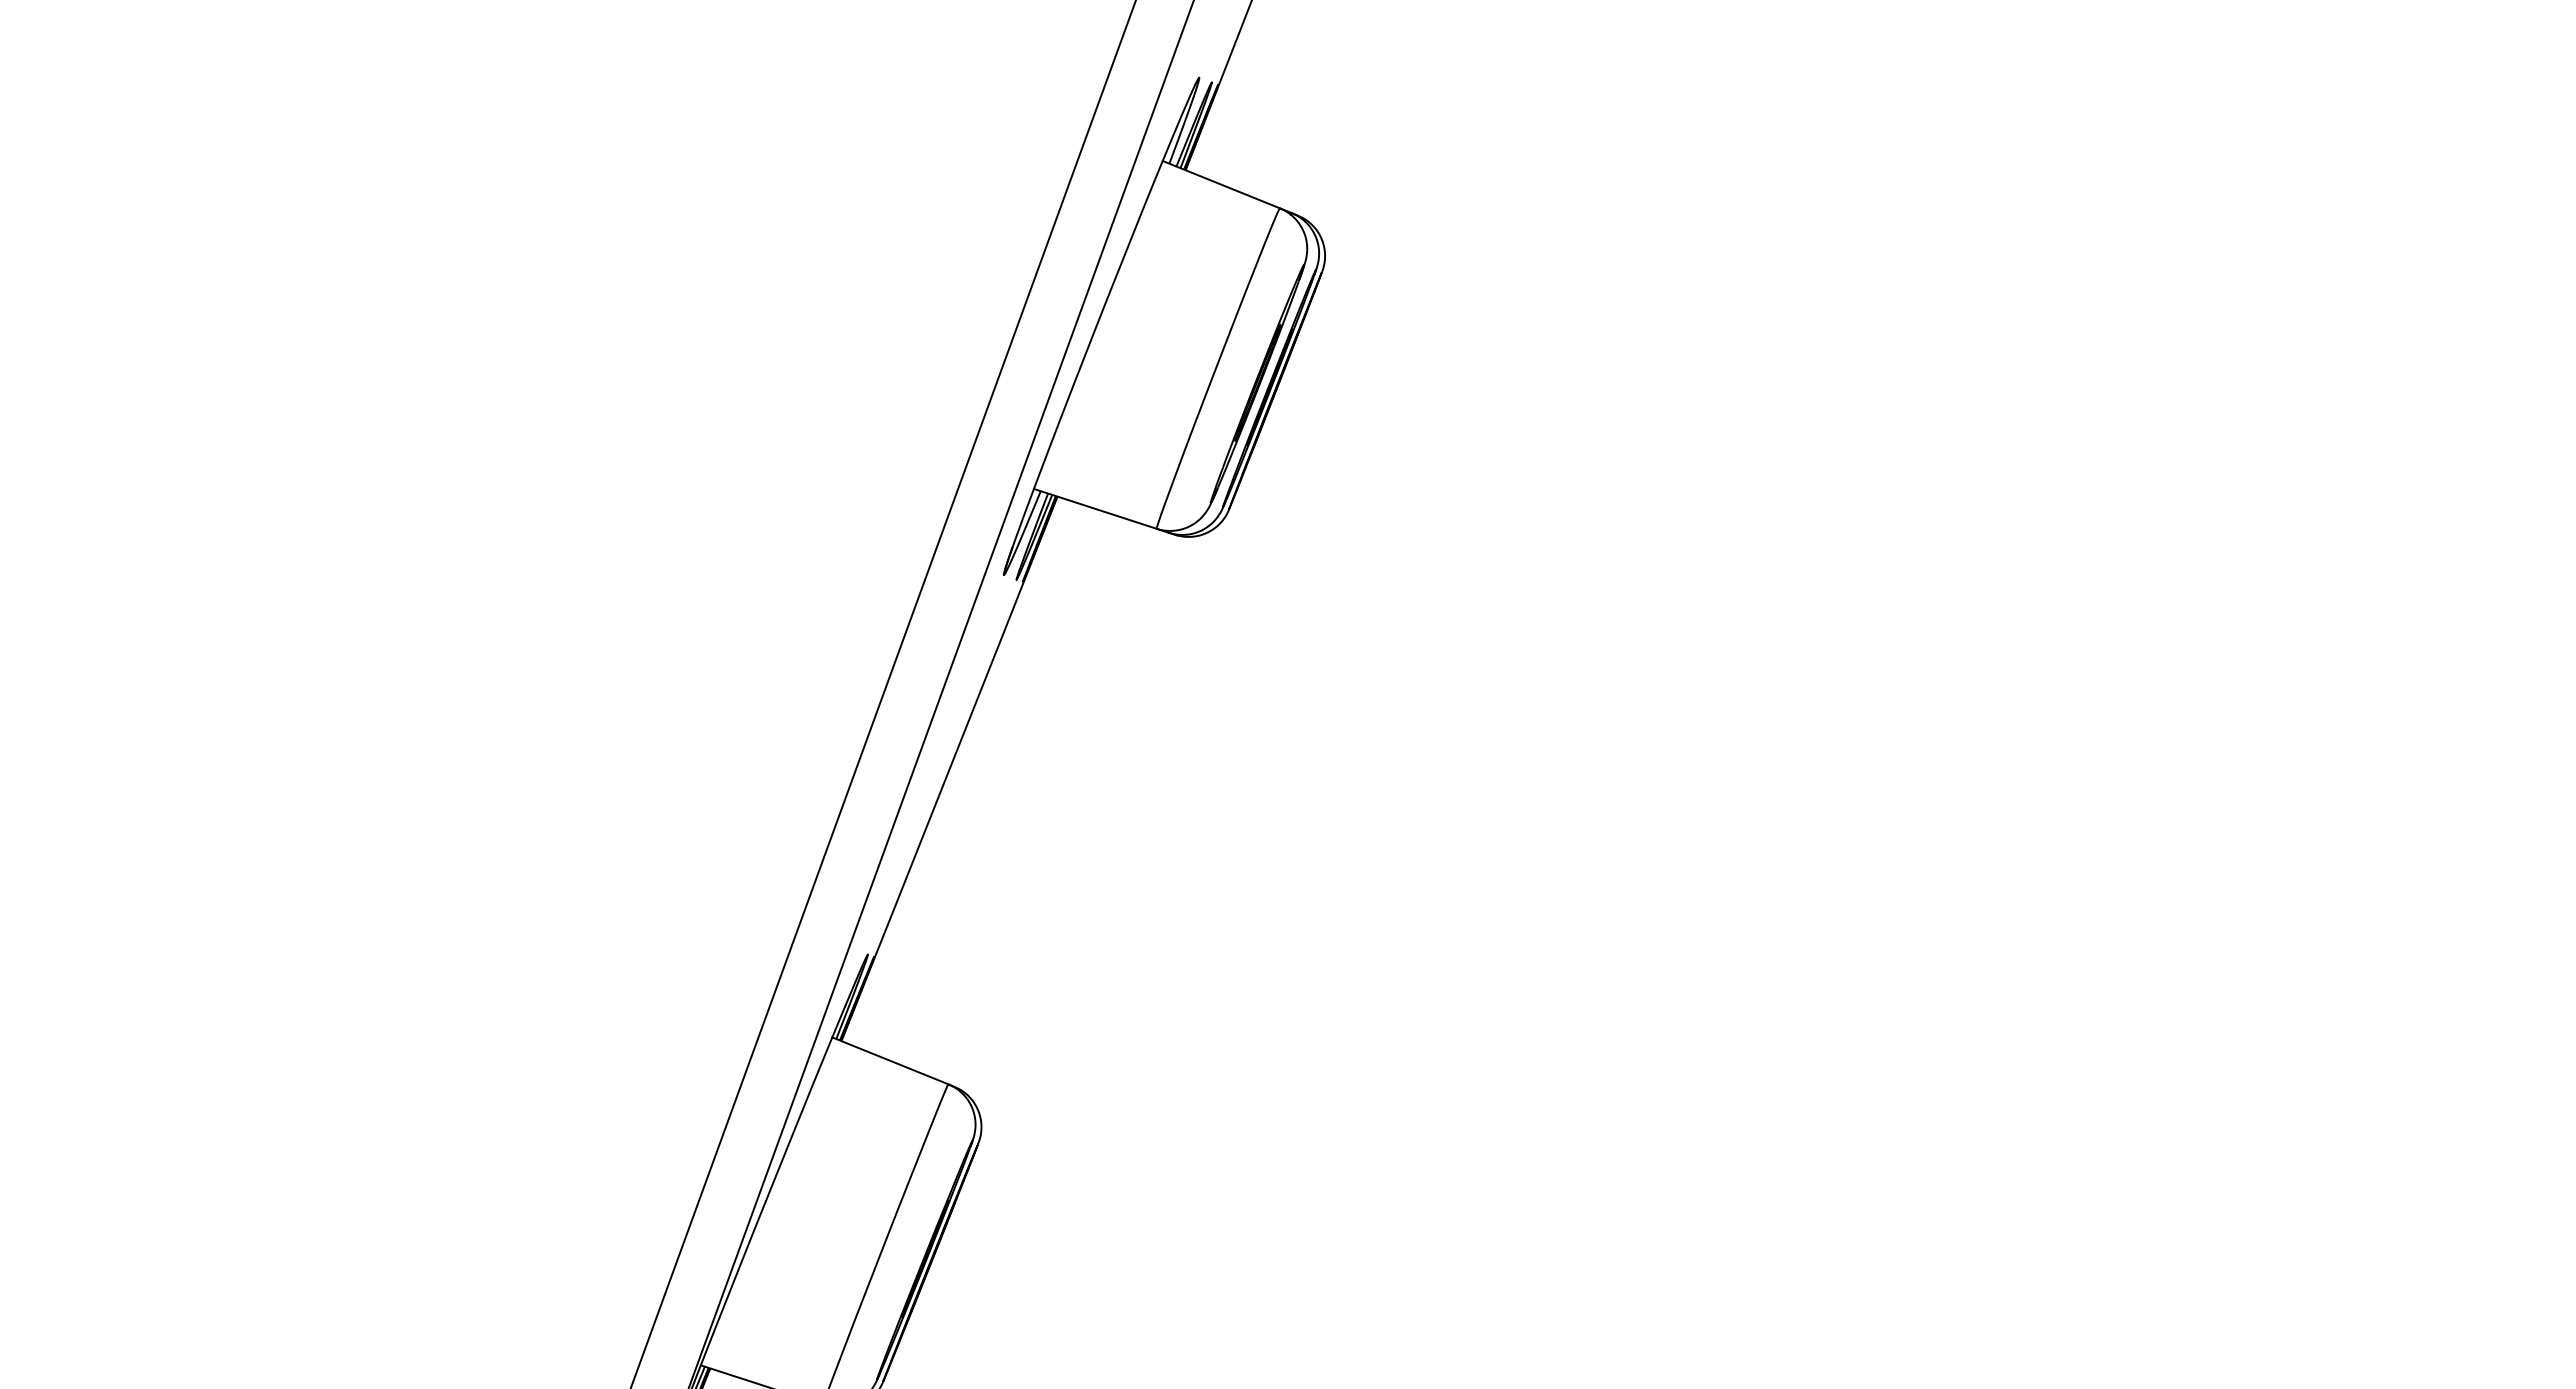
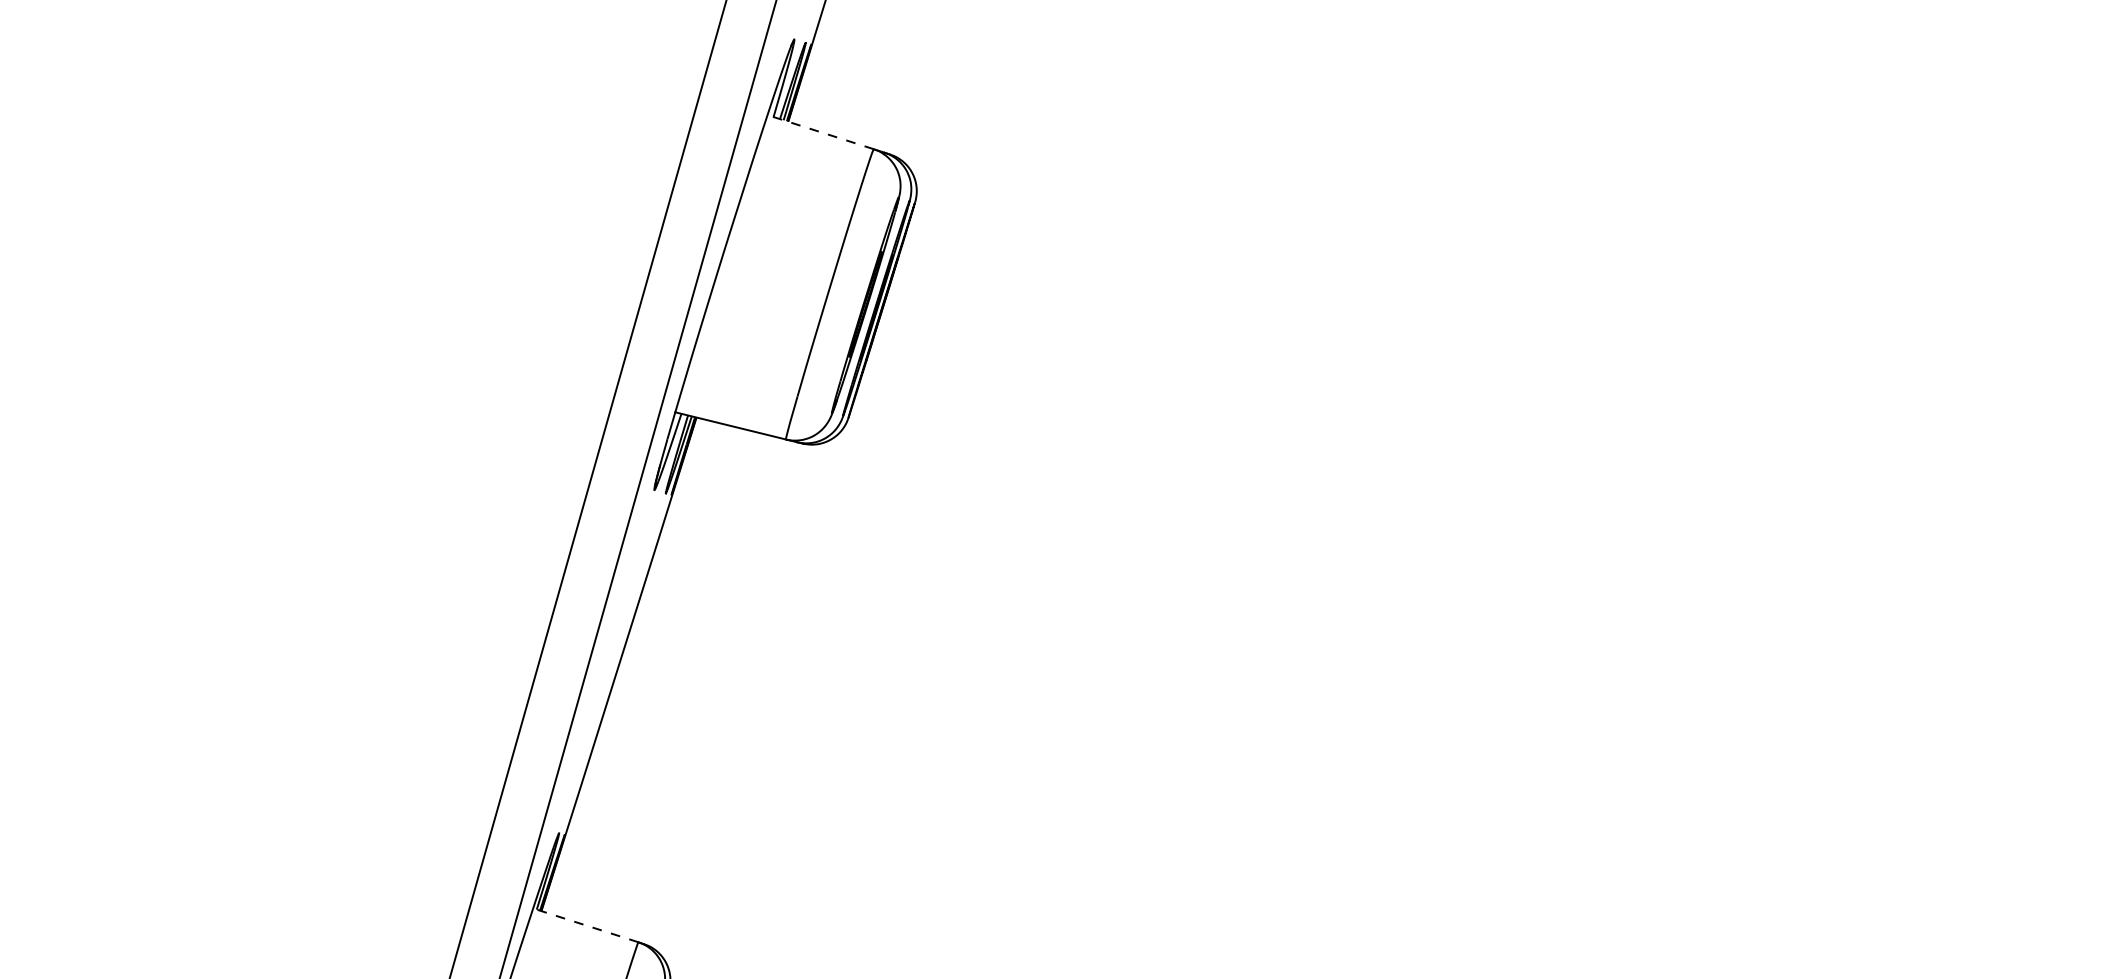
line: (1220, 184) -> (819, 132), solid -> dashed
line: (890, 1060) -> (585, 925), solid -> dashed

